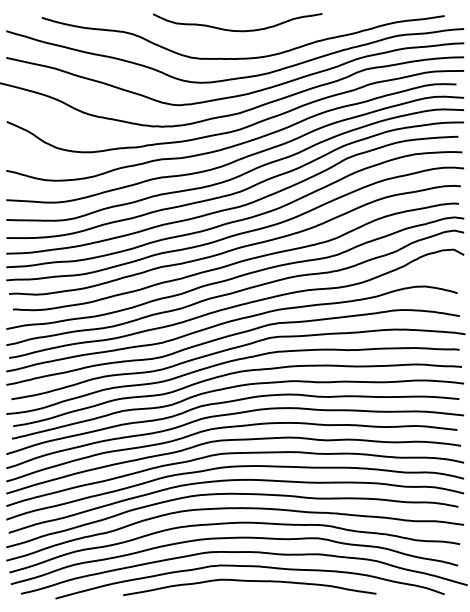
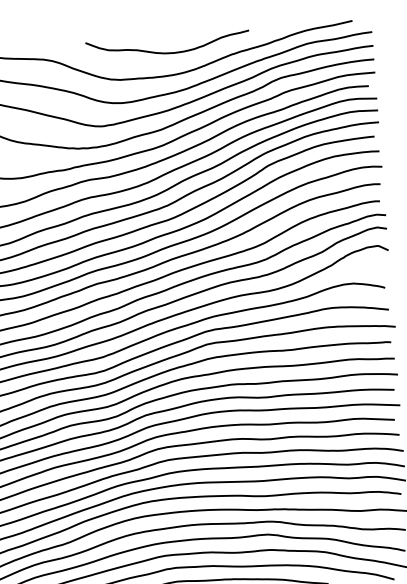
curve: (237, 30) -> (168, 52), moved

